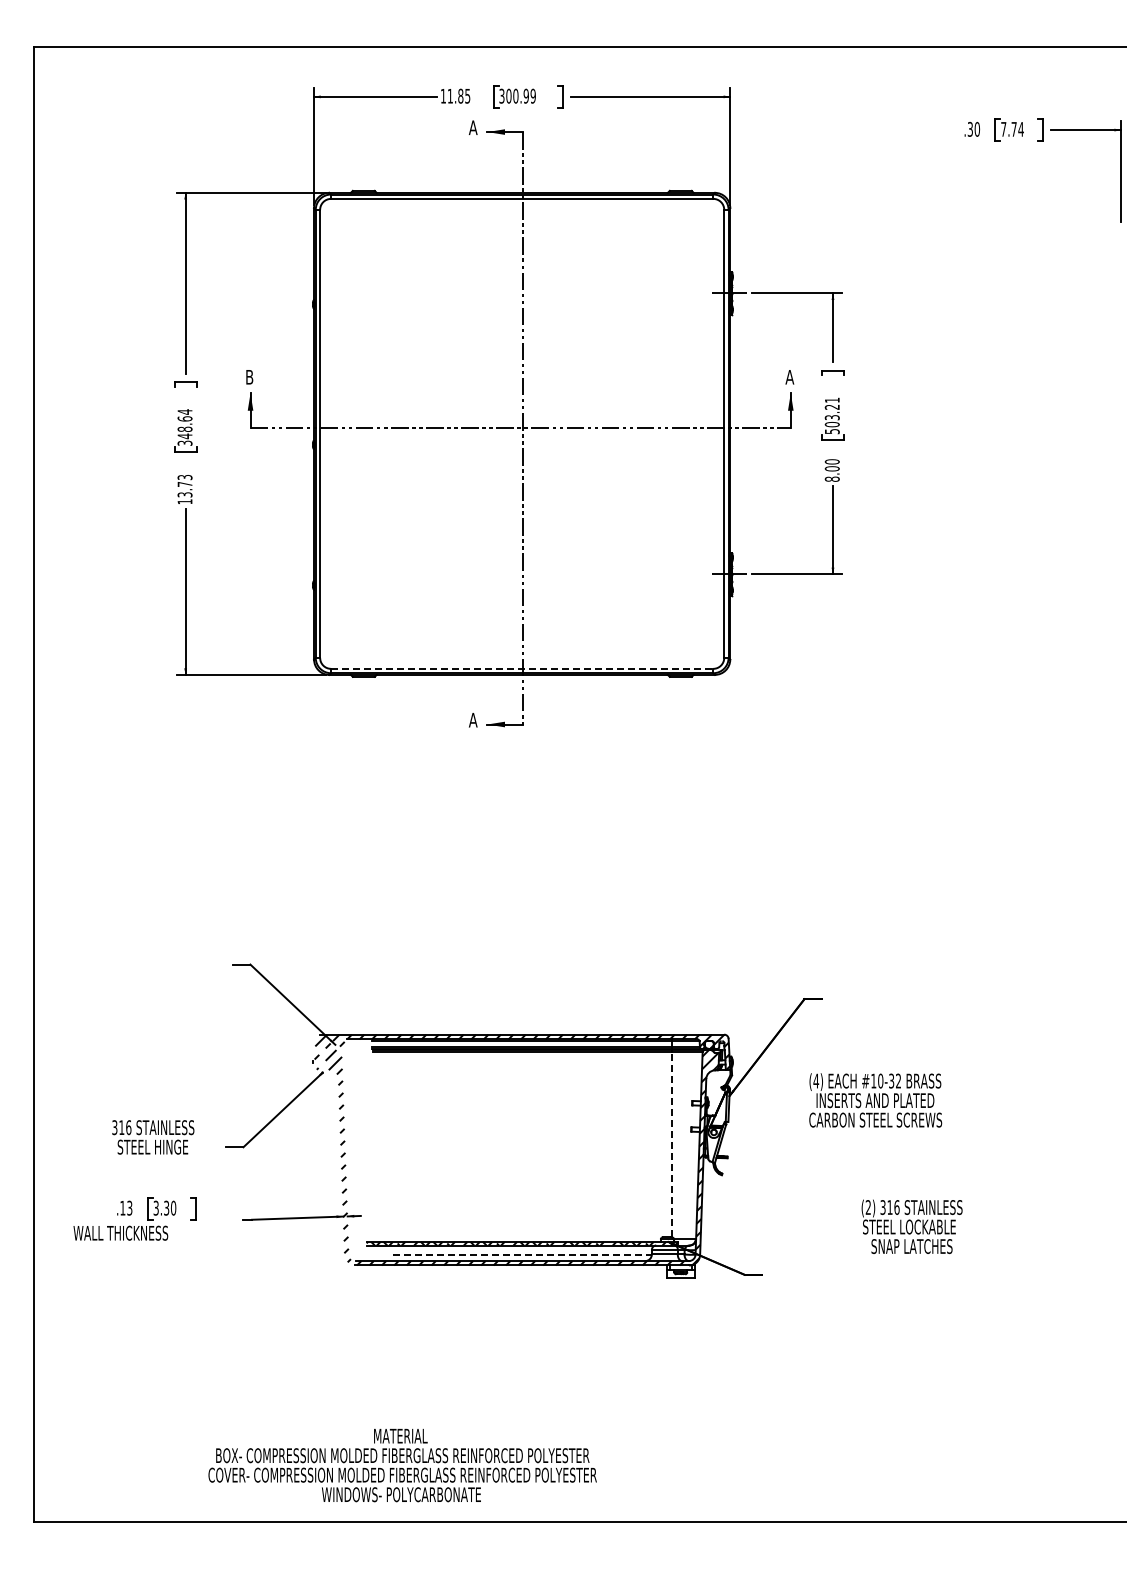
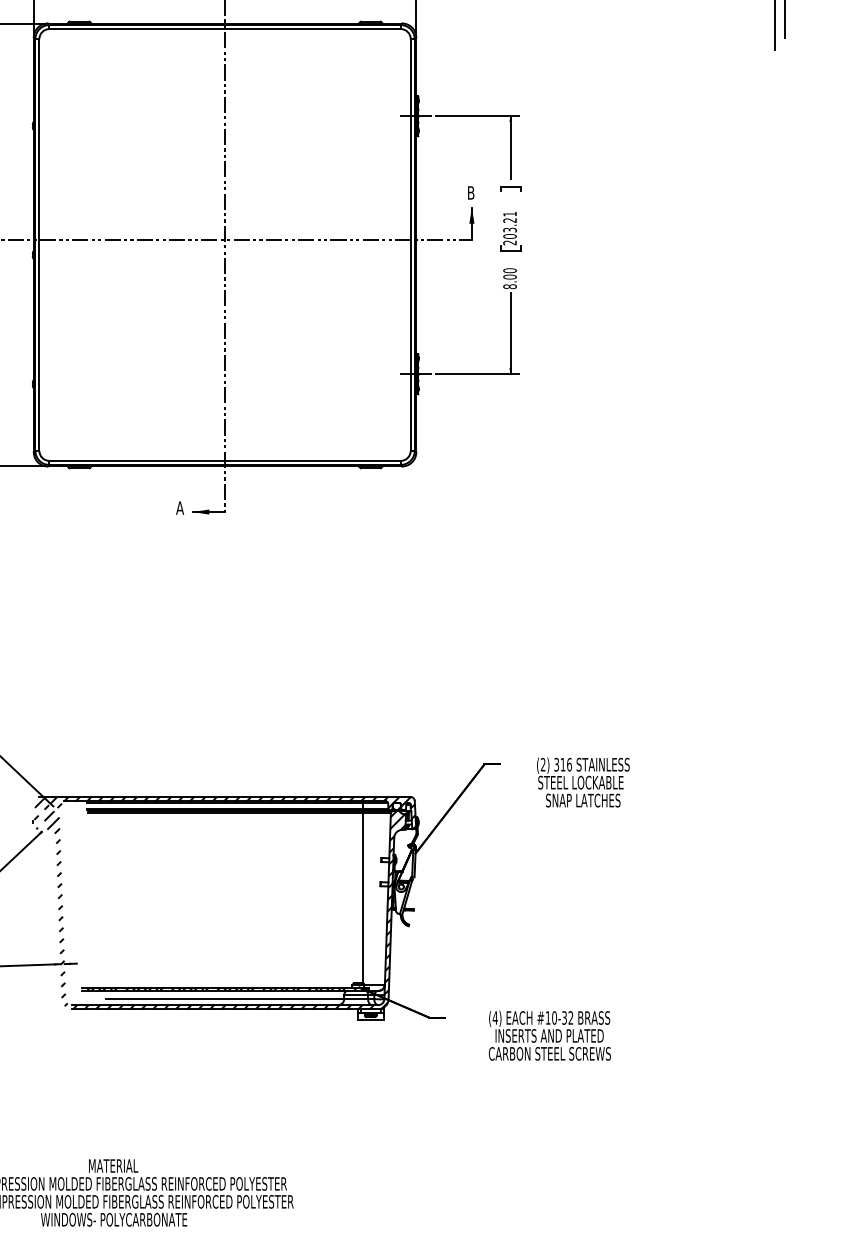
text: (789, 377) -> (470, 193), A -> B
text: (831, 431) -> (509, 242), 503.21 -> 203.21
line: (522, 668) -> (225, 460), dashed -> solid
text: (875, 1100) -> (549, 1035), moved
line: (671, 1144) -> (362, 897), dashed -> solid
text: (911, 1226) -> (582, 782), moved
line: (522, 1254) -> (225, 999), dashed -> solid

